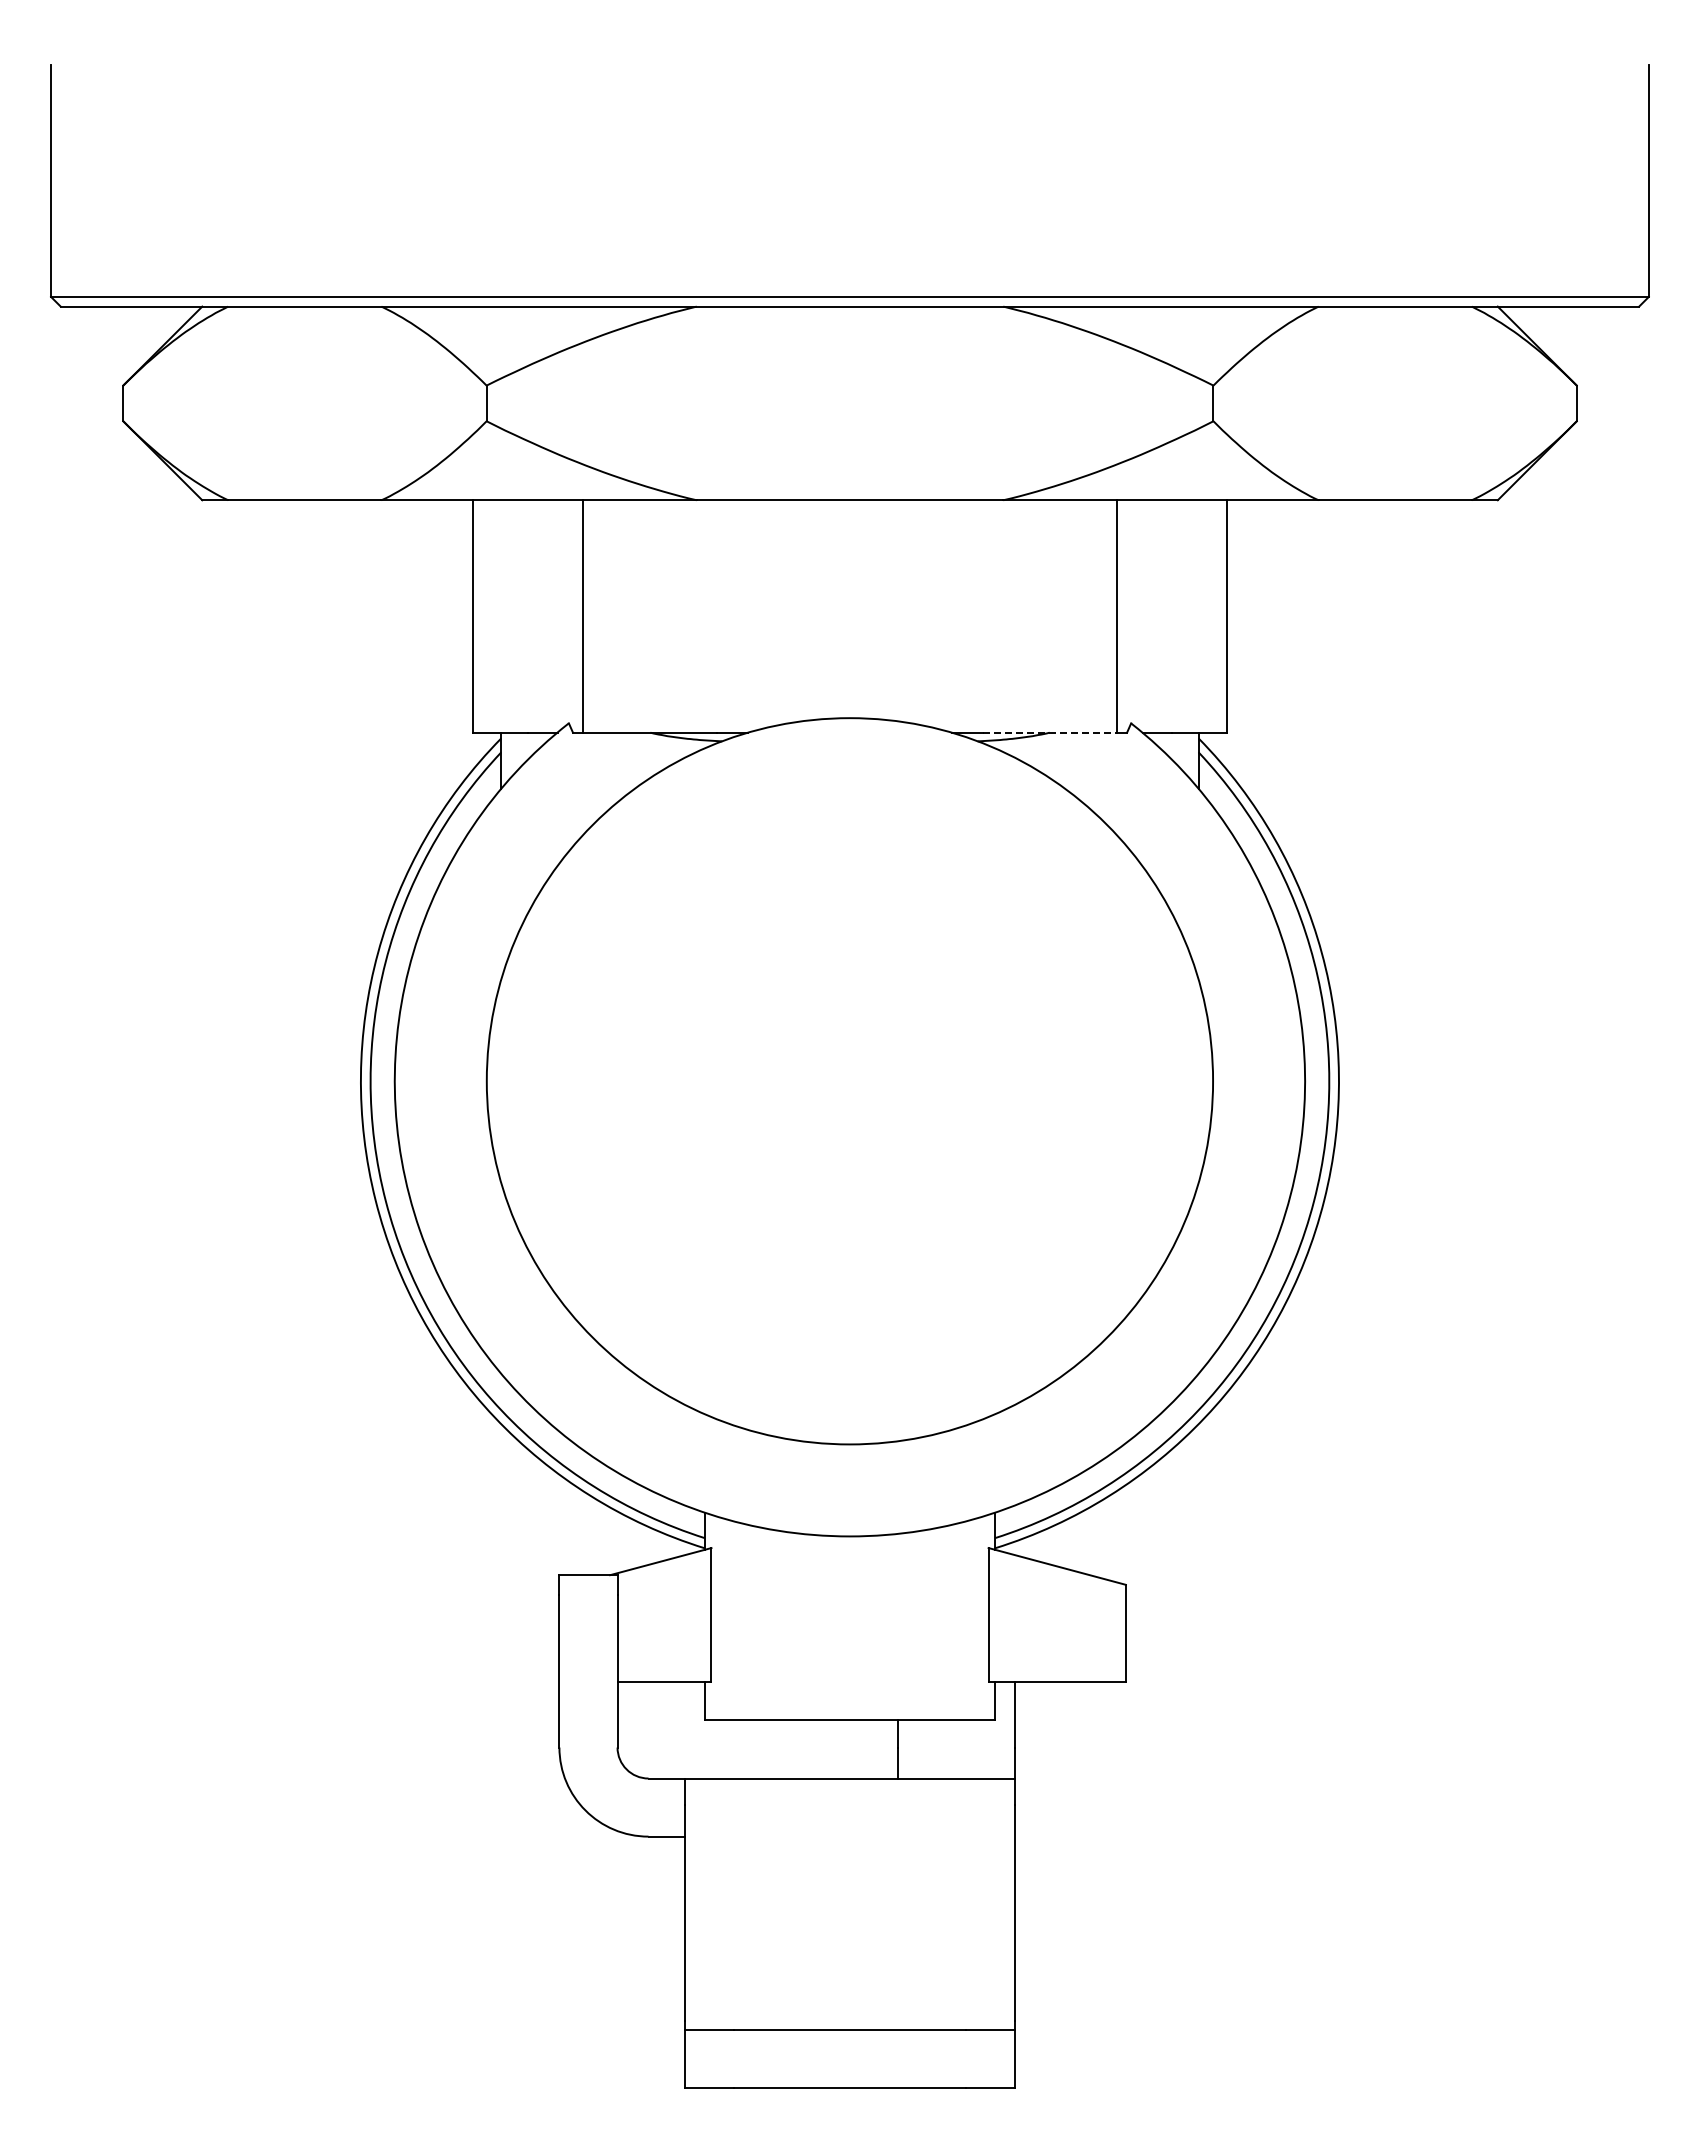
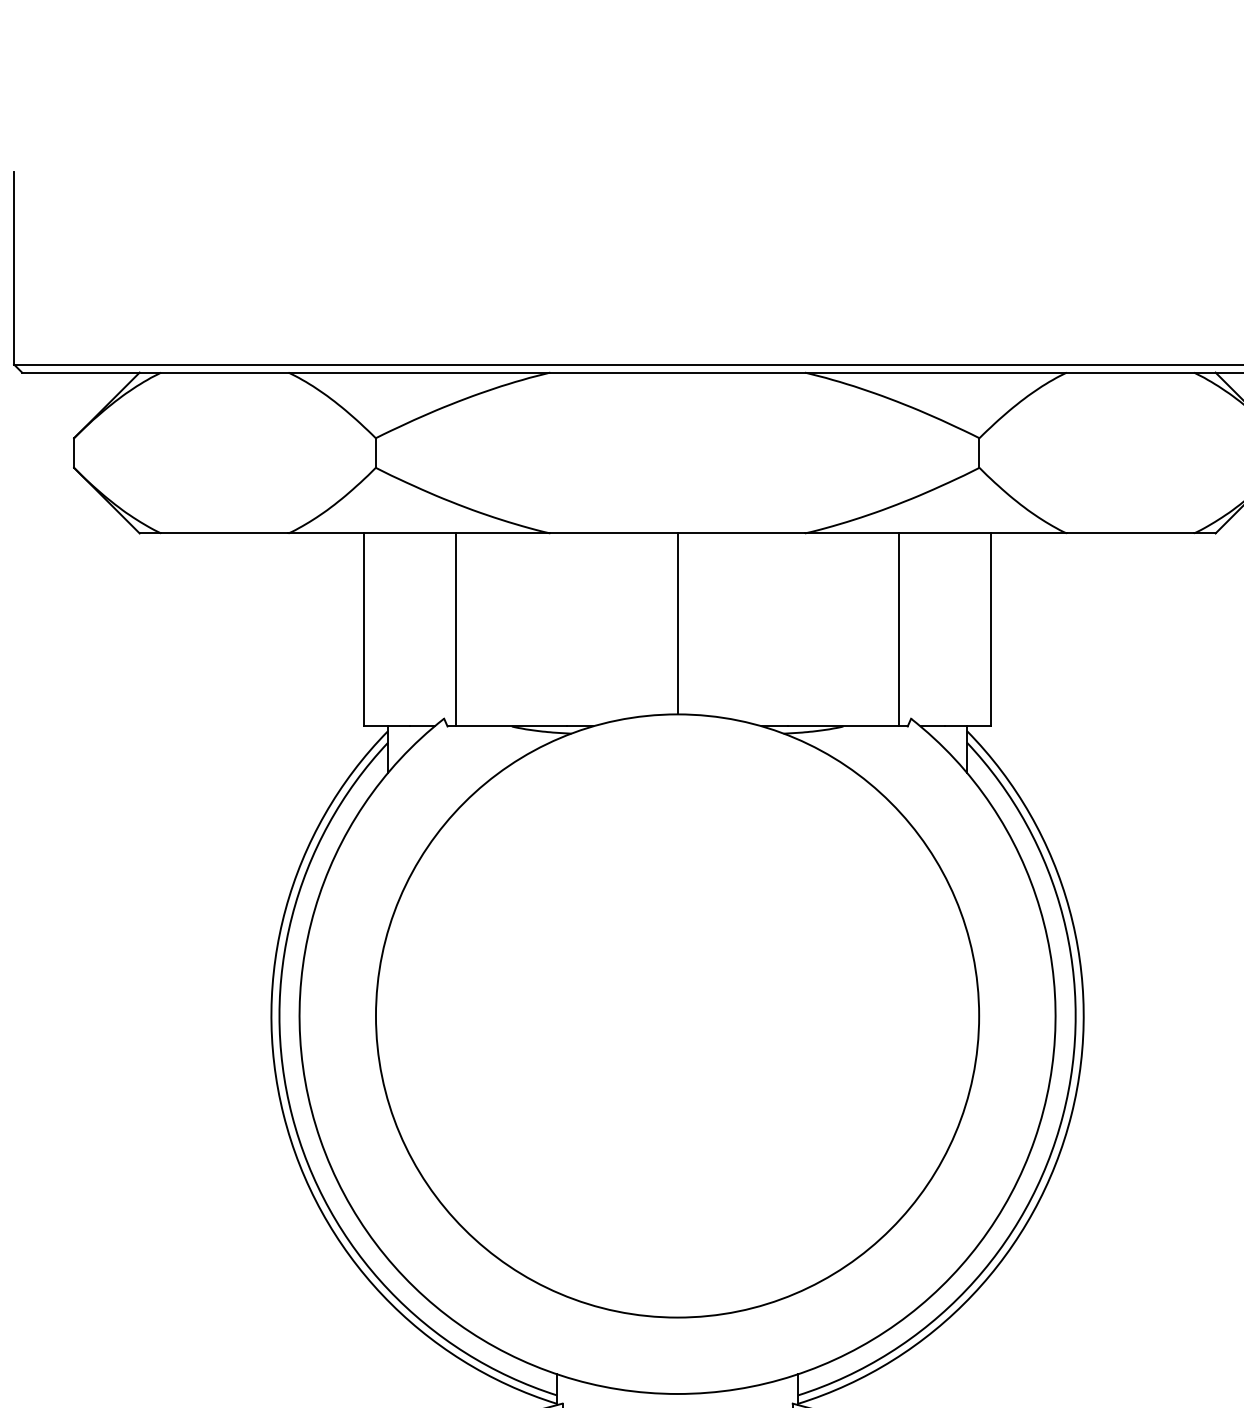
line: (849, 609) -> (677, 624), added
line: (1050, 732) -> (844, 726), dashed -> solid

